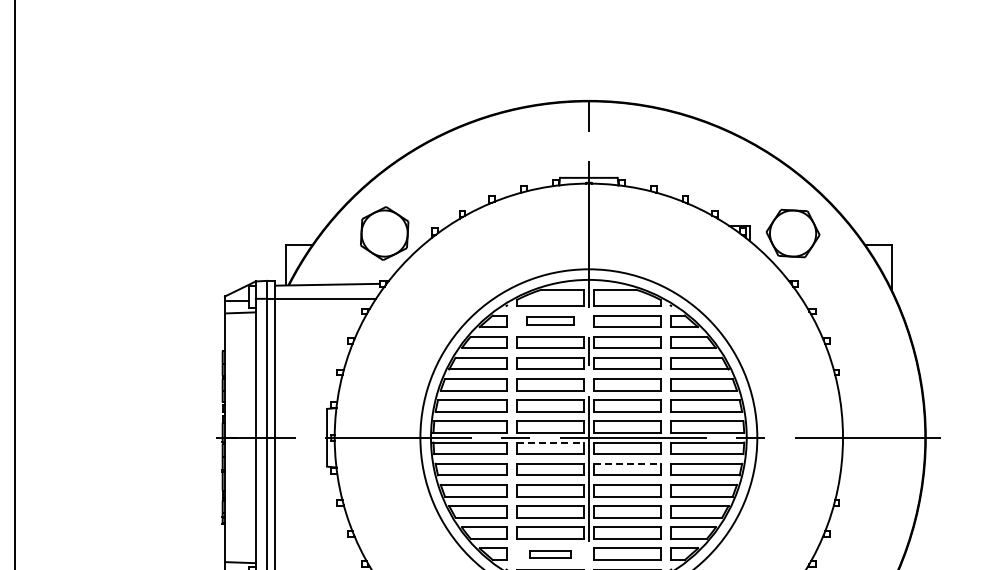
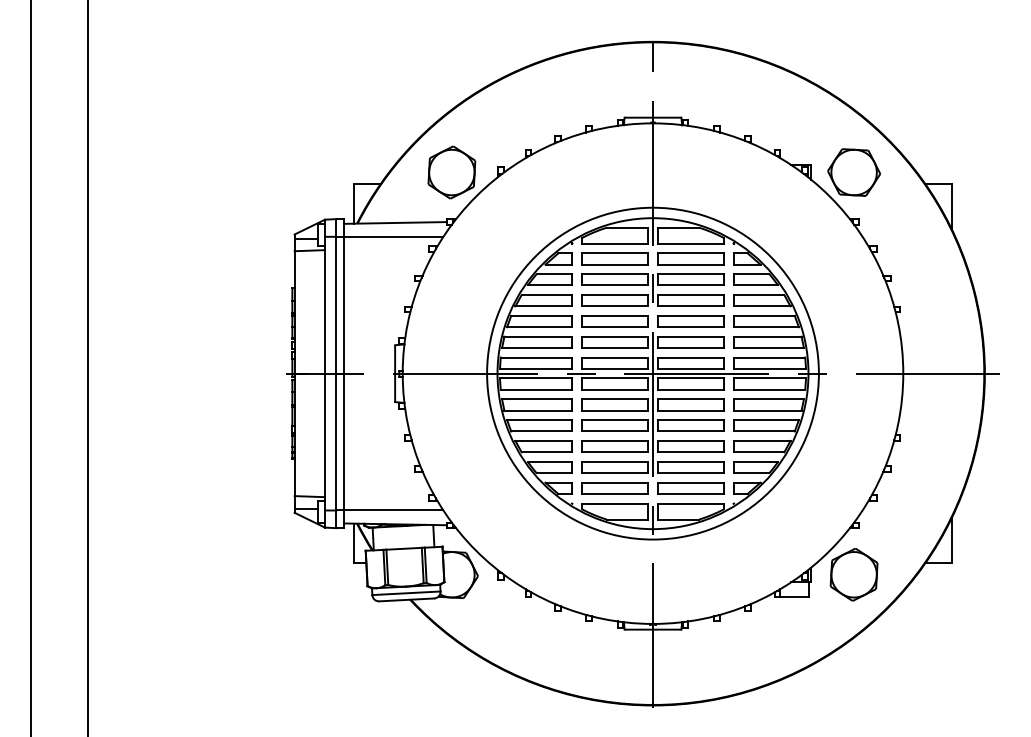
part: (549, 320) -> (614, 258), size x1.43
line: (550, 442) -> (615, 378), dashed -> solid
line: (627, 464) -> (691, 399), dashed -> solid
part: (549, 554) -> (614, 488), size x1.67

